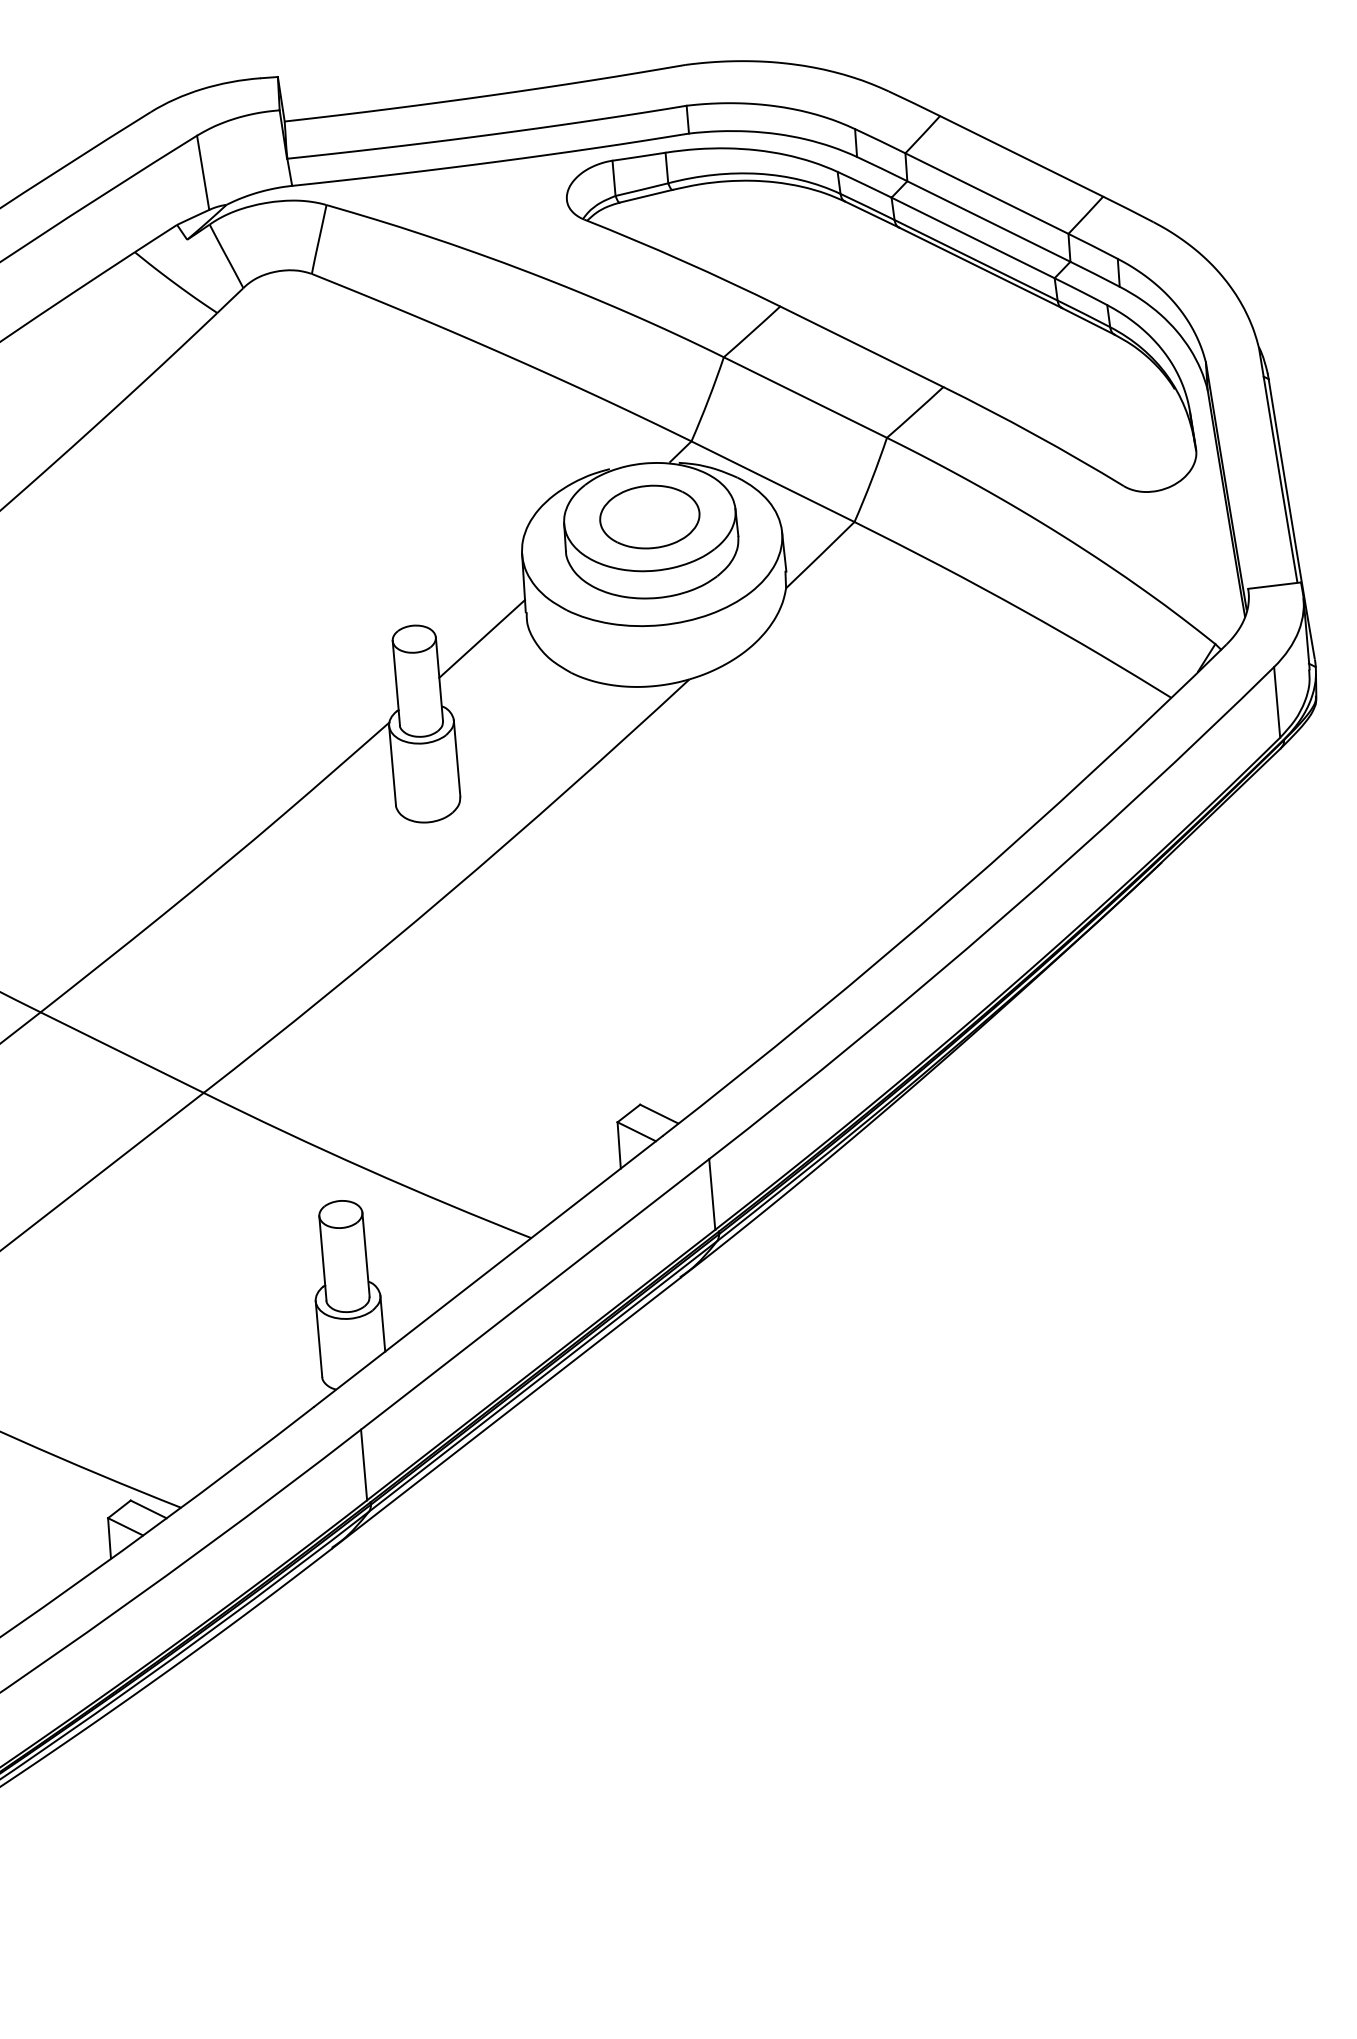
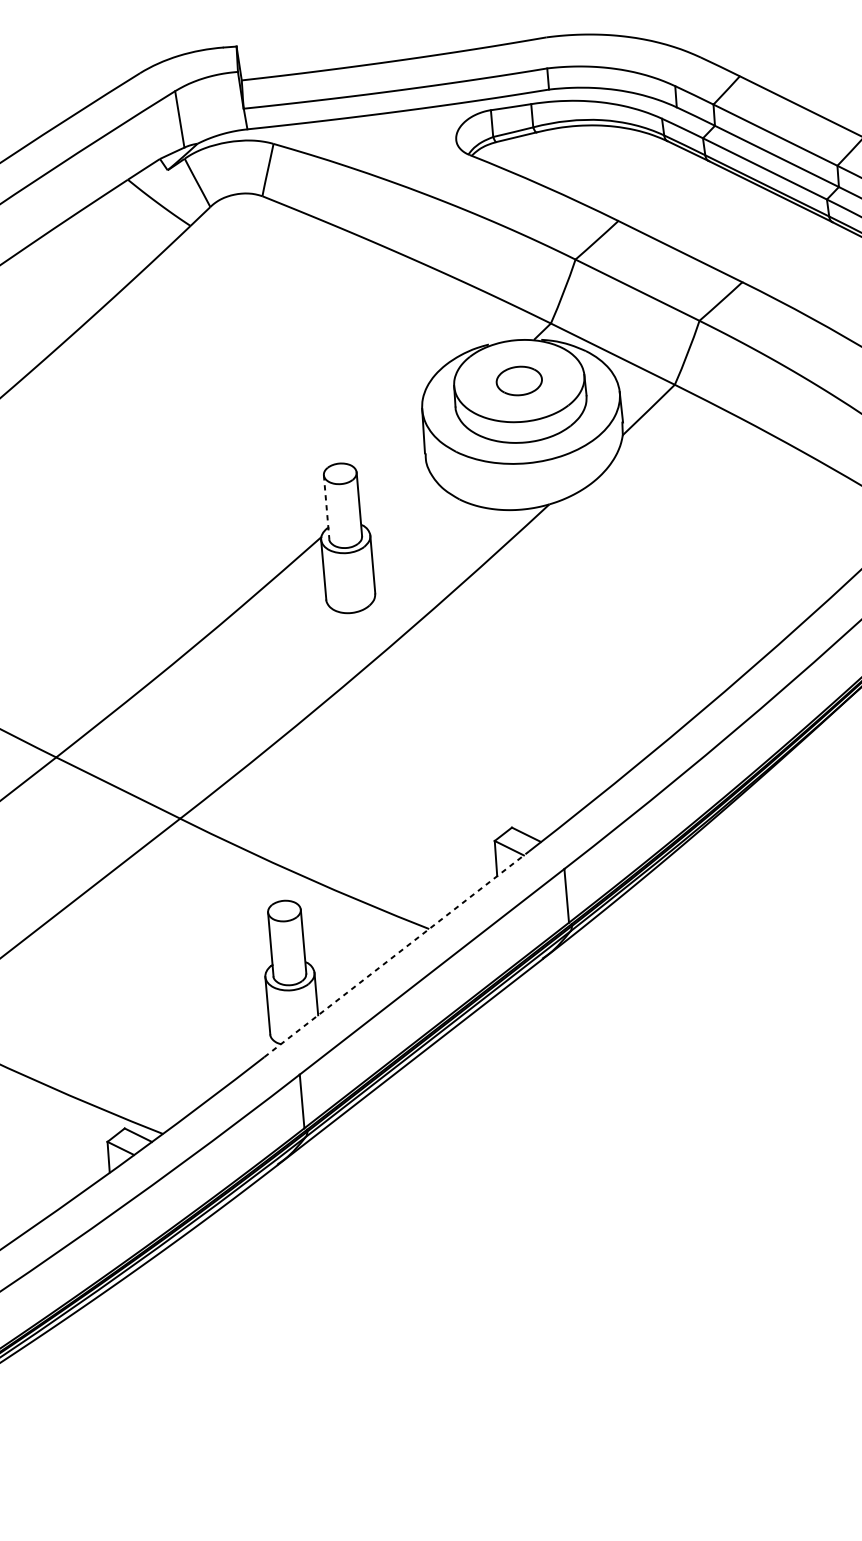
part: (649, 516) -> (519, 380), size x0.6
line: (482, 638) -> (392, 473), removed
line: (396, 683) -> (326, 507), solid -> dashed
line: (488, 1271) -> (396, 954), solid -> dashed

